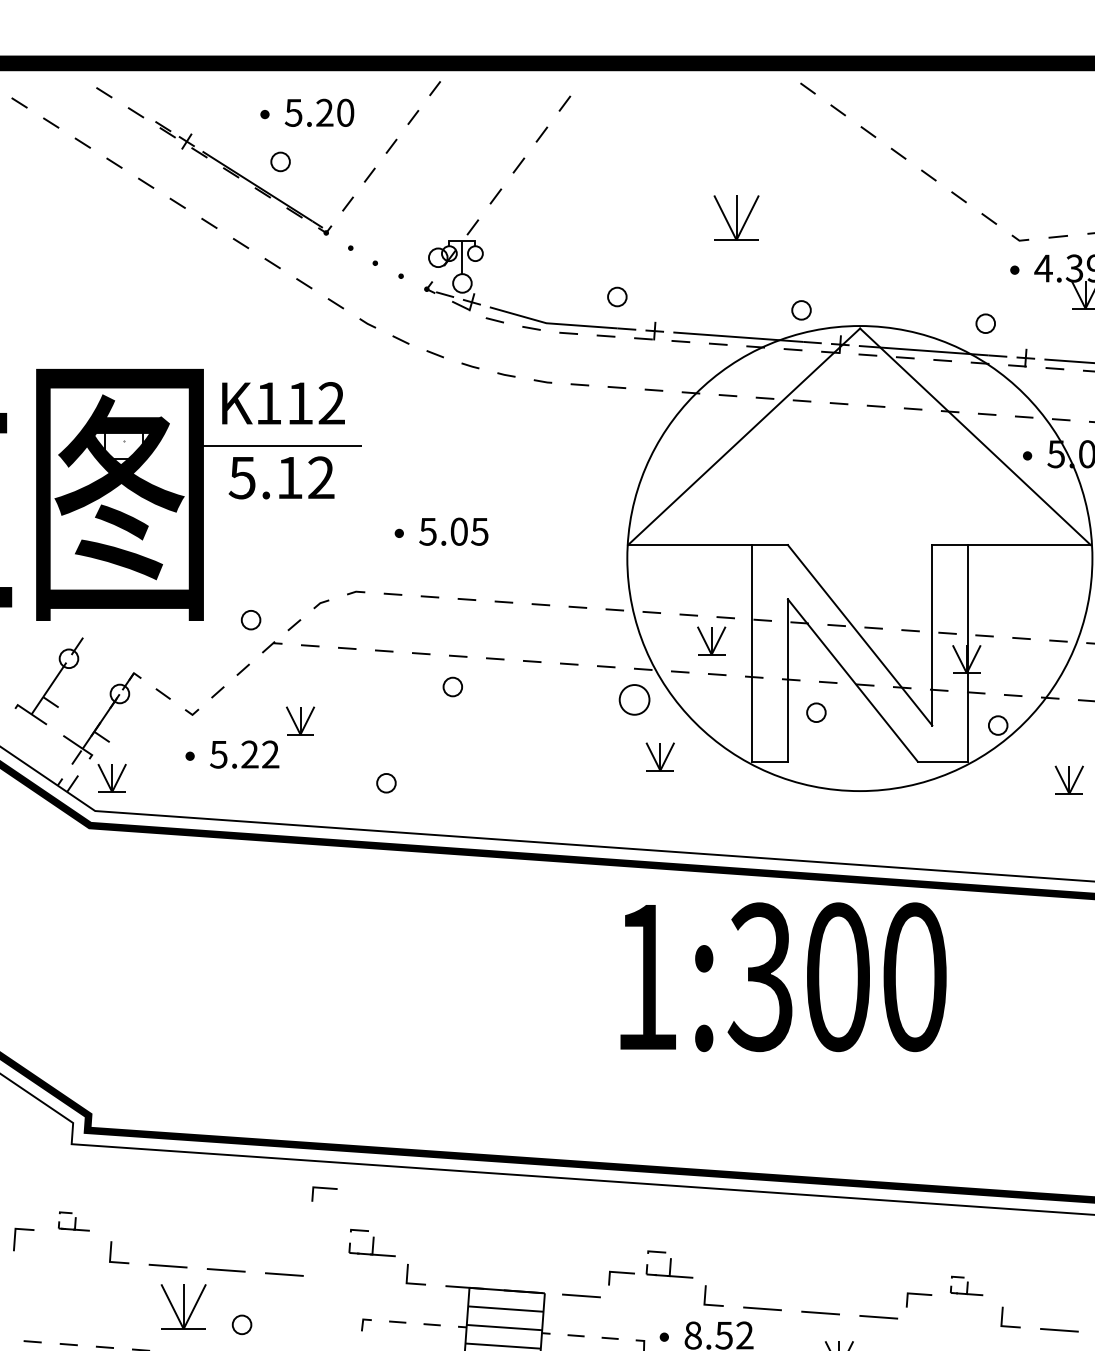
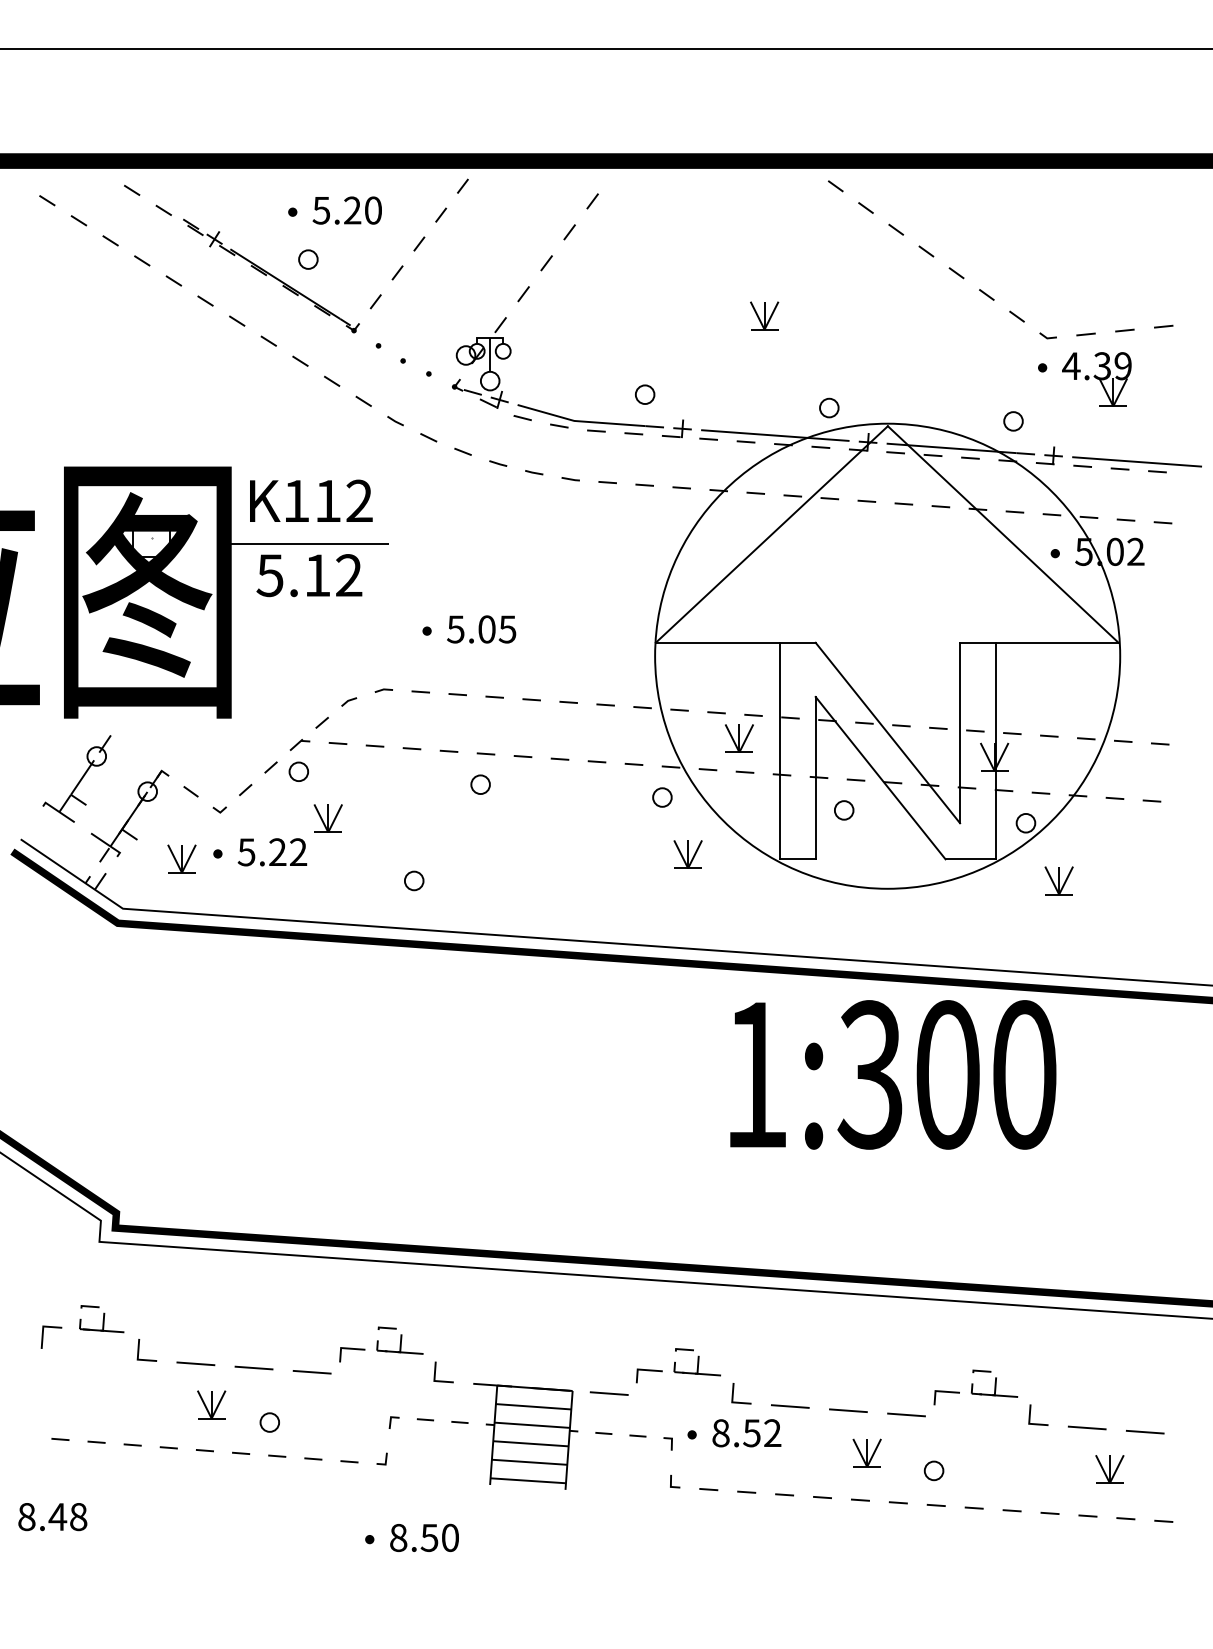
part: (736, 217) -> (764, 315), size x0.62
part: (250, 619) -> (298, 771), moved
part: (634, 699) -> (662, 797), size x0.62
part: (111, 777) -> (181, 858), moved
part: (1068, 779) -> (1058, 880), moved
text: (783, 976) -> (893, 1074), moved
line: (324, 1188) -> (352, 1349), moved
part: (73, 1221) -> (101, 1319), size x1.43
part: (966, 1285) -> (994, 1383), size x1.43
part: (183, 1306) -> (211, 1404), size x0.62

